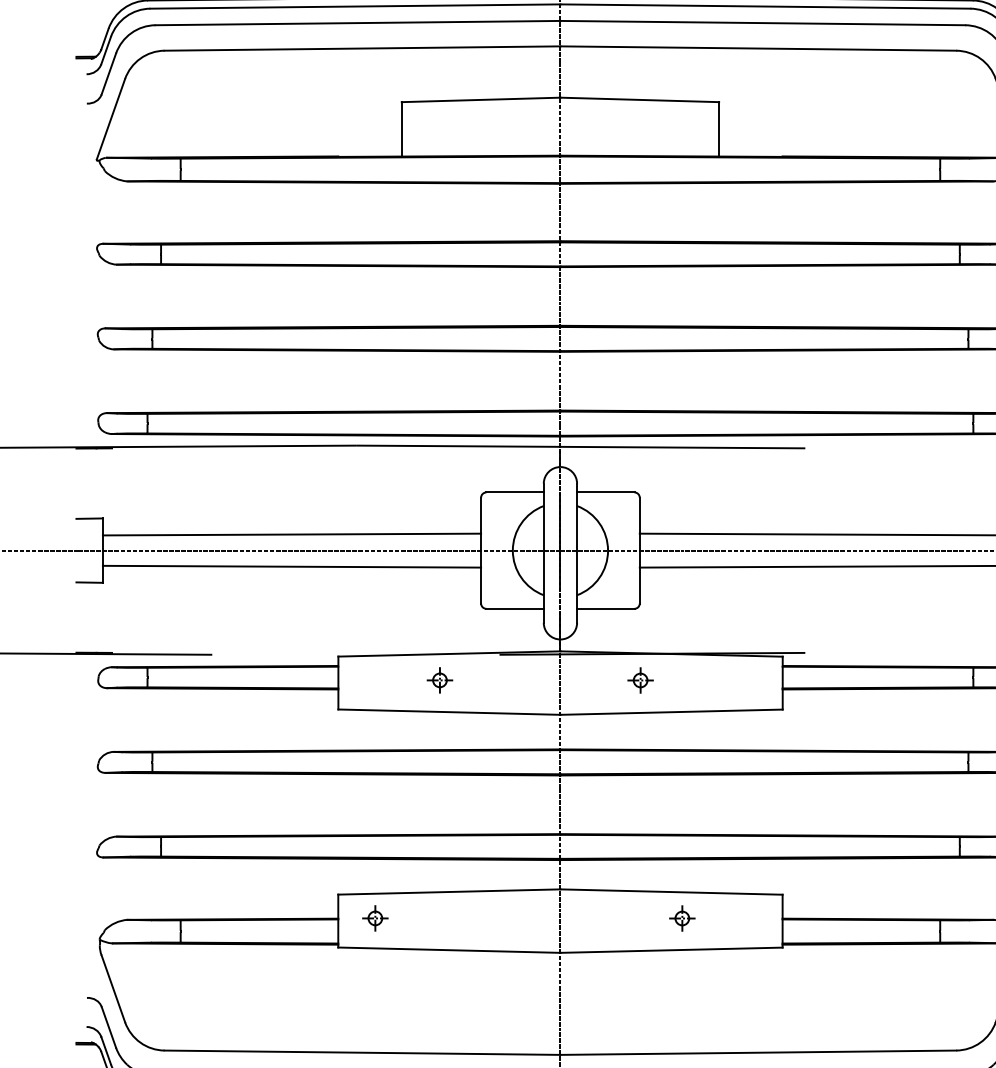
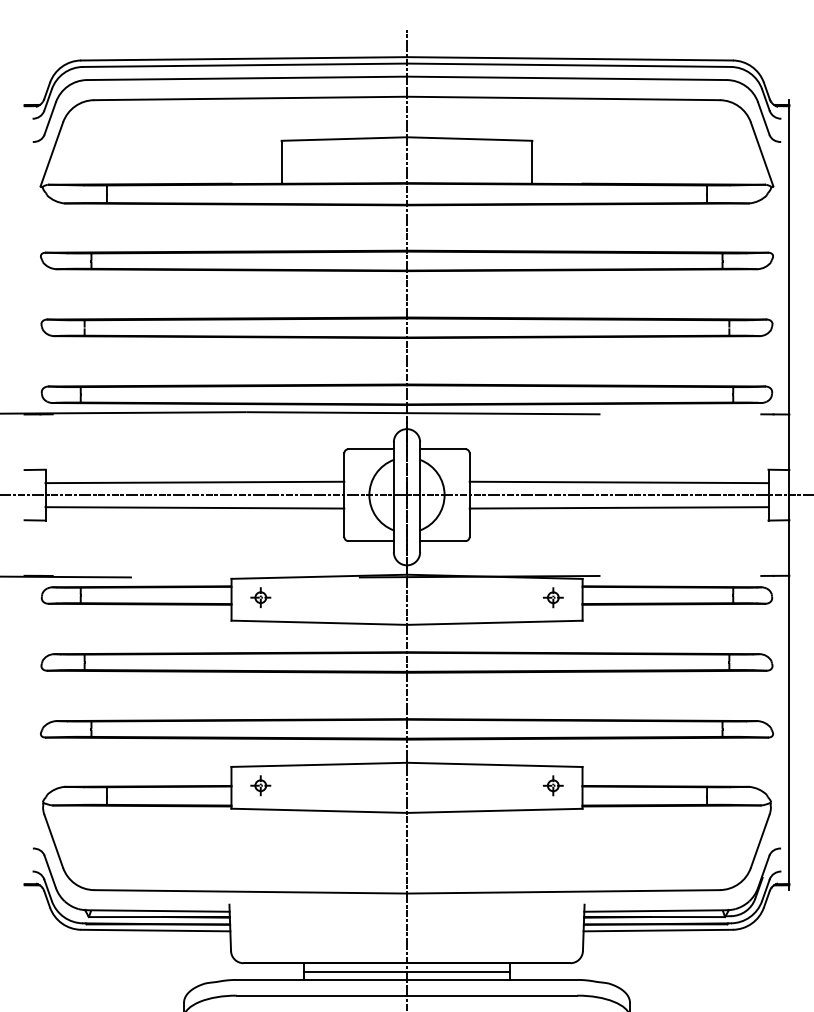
part: (439, 680) -> (260, 597), moved
part: (640, 680) -> (553, 597), moved
part: (681, 918) -> (552, 785), moved

